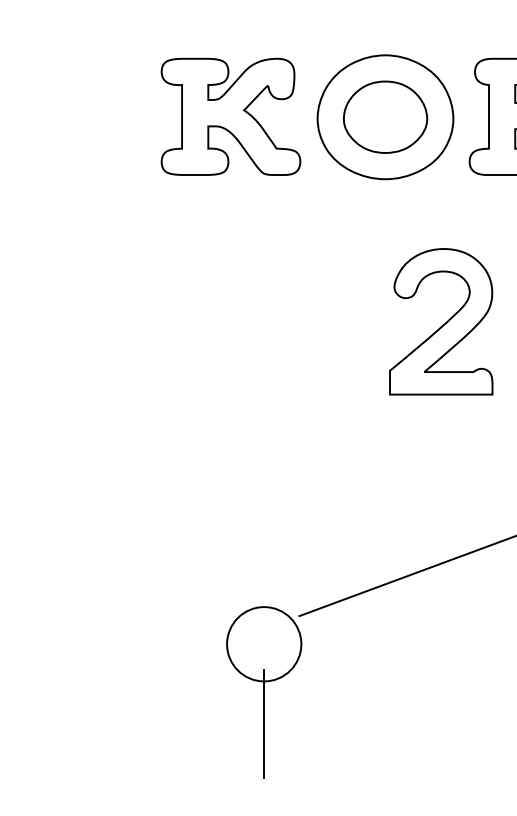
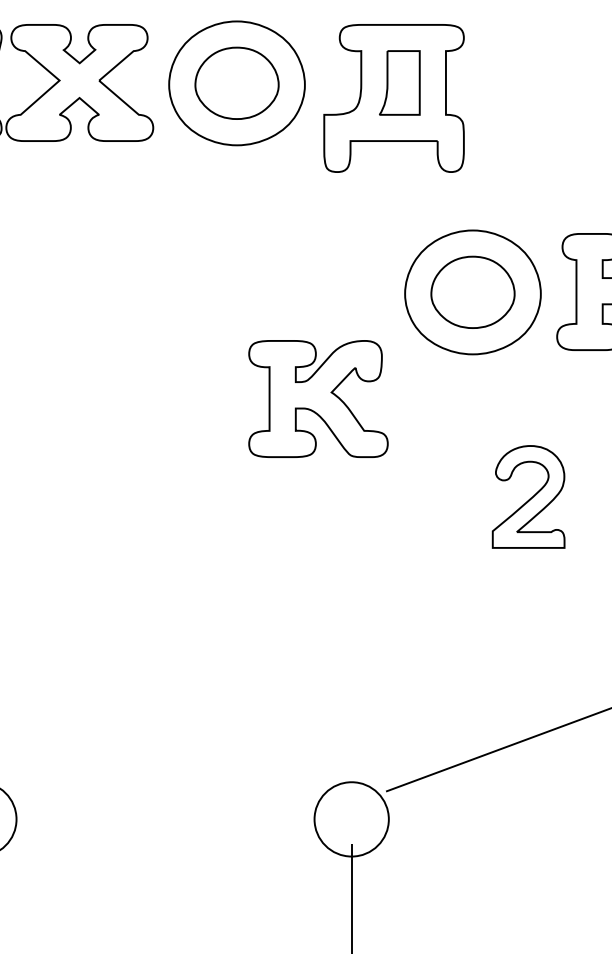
part: (231, 116) -> (318, 398), moved
part: (441, 321) -> (528, 496), size x0.7

